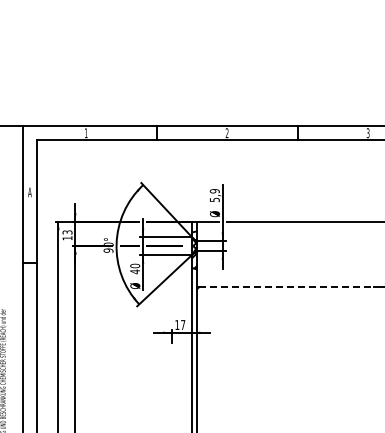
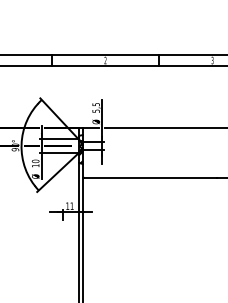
text: (214, 191) -> (95, 104), 5,9 -> 5,5
text: (135, 271) -> (35, 165), 40 -> 10
line: (287, 287) -> (151, 177), dashed -> solid
text: (183, 324) -> (72, 205), 17 -> 11

